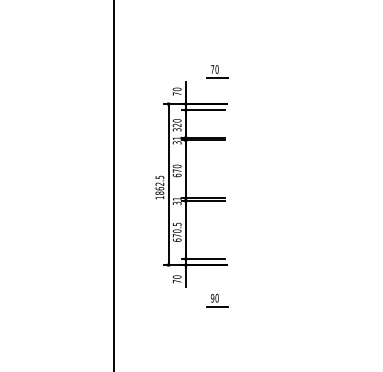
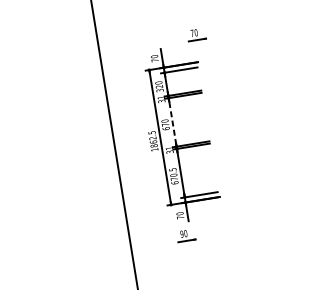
part: (217, 71) -> (196, 34), moved
line: (185, 169) -> (172, 122), solid -> dashed
part: (217, 300) -> (186, 235), moved

